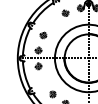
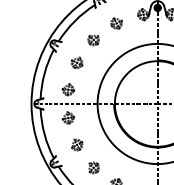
part: (52, 22) -> (93, 40), added
part: (43, 81) -> (77, 144), added

